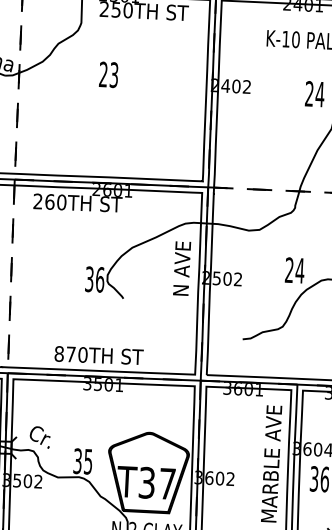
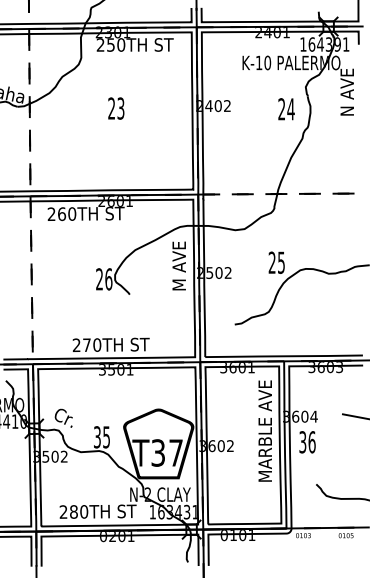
text: (109, 74) -> (116, 108), moved
text: (181, 267) -> (178, 265), N AVE -> M AVE
text: (300, 270) -> (281, 262), 24 -> 25
text: (89, 279) -> (99, 279), 36 -> 26
text: (59, 354) -> (76, 345), 870TH -> 270TH

